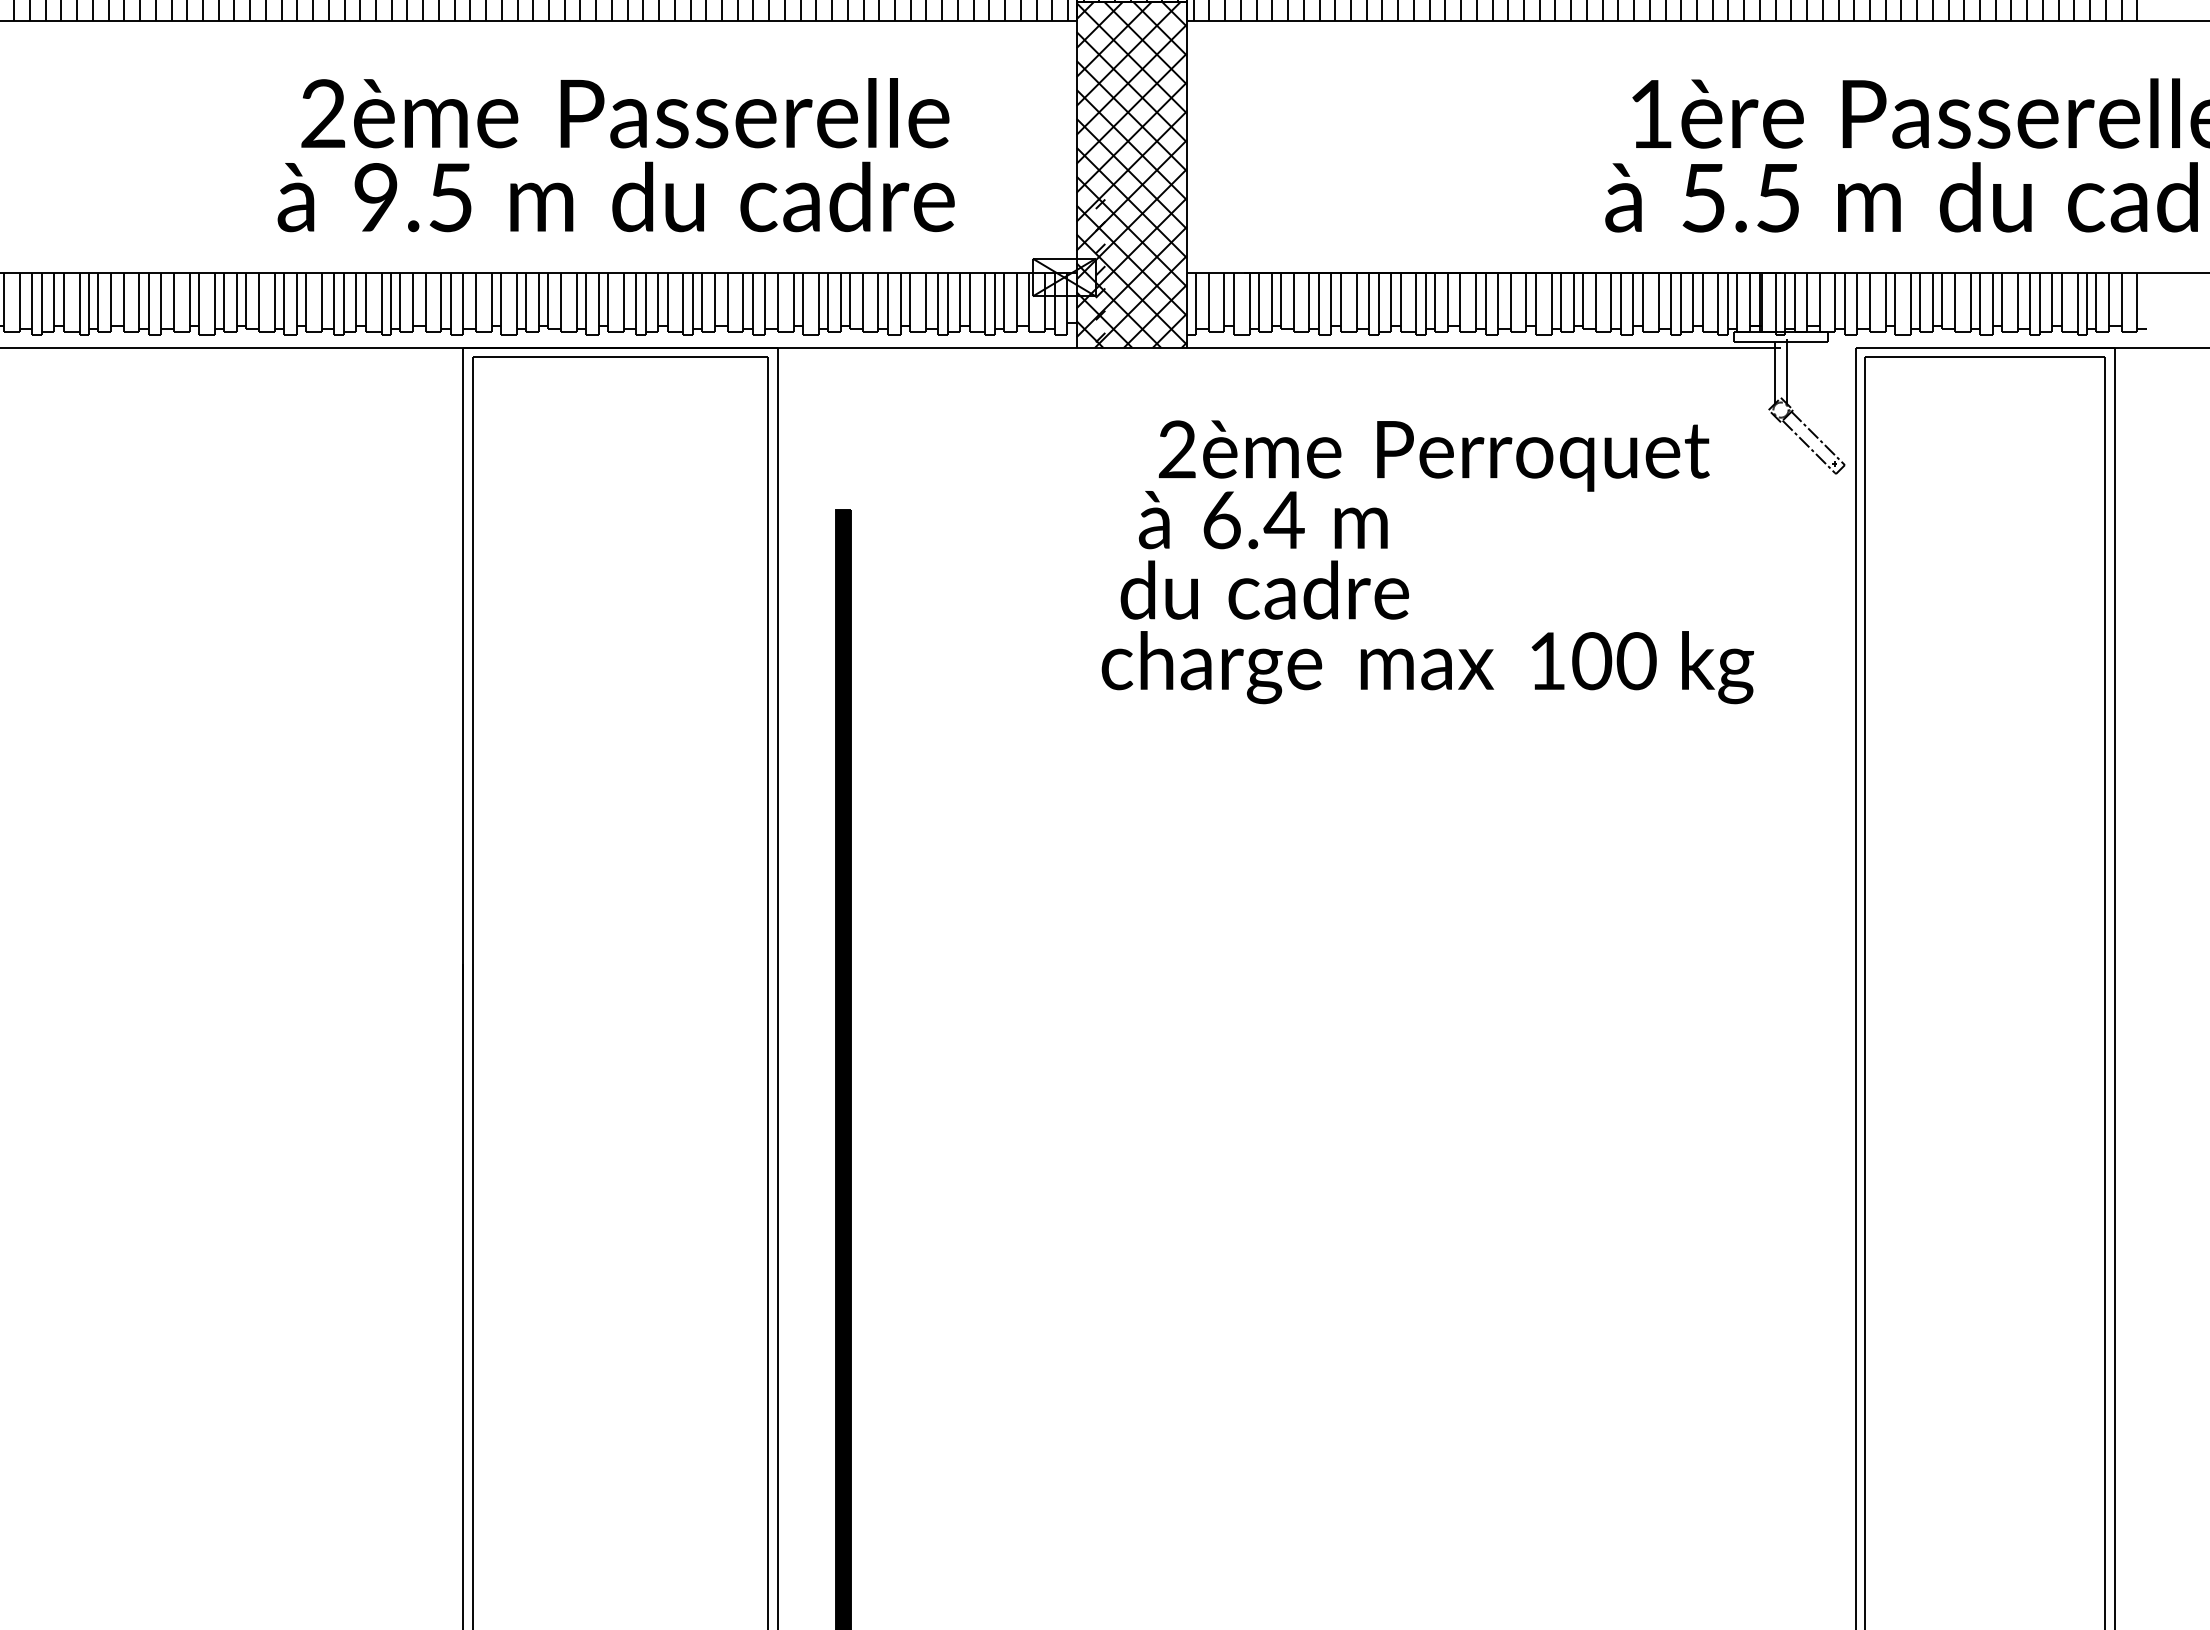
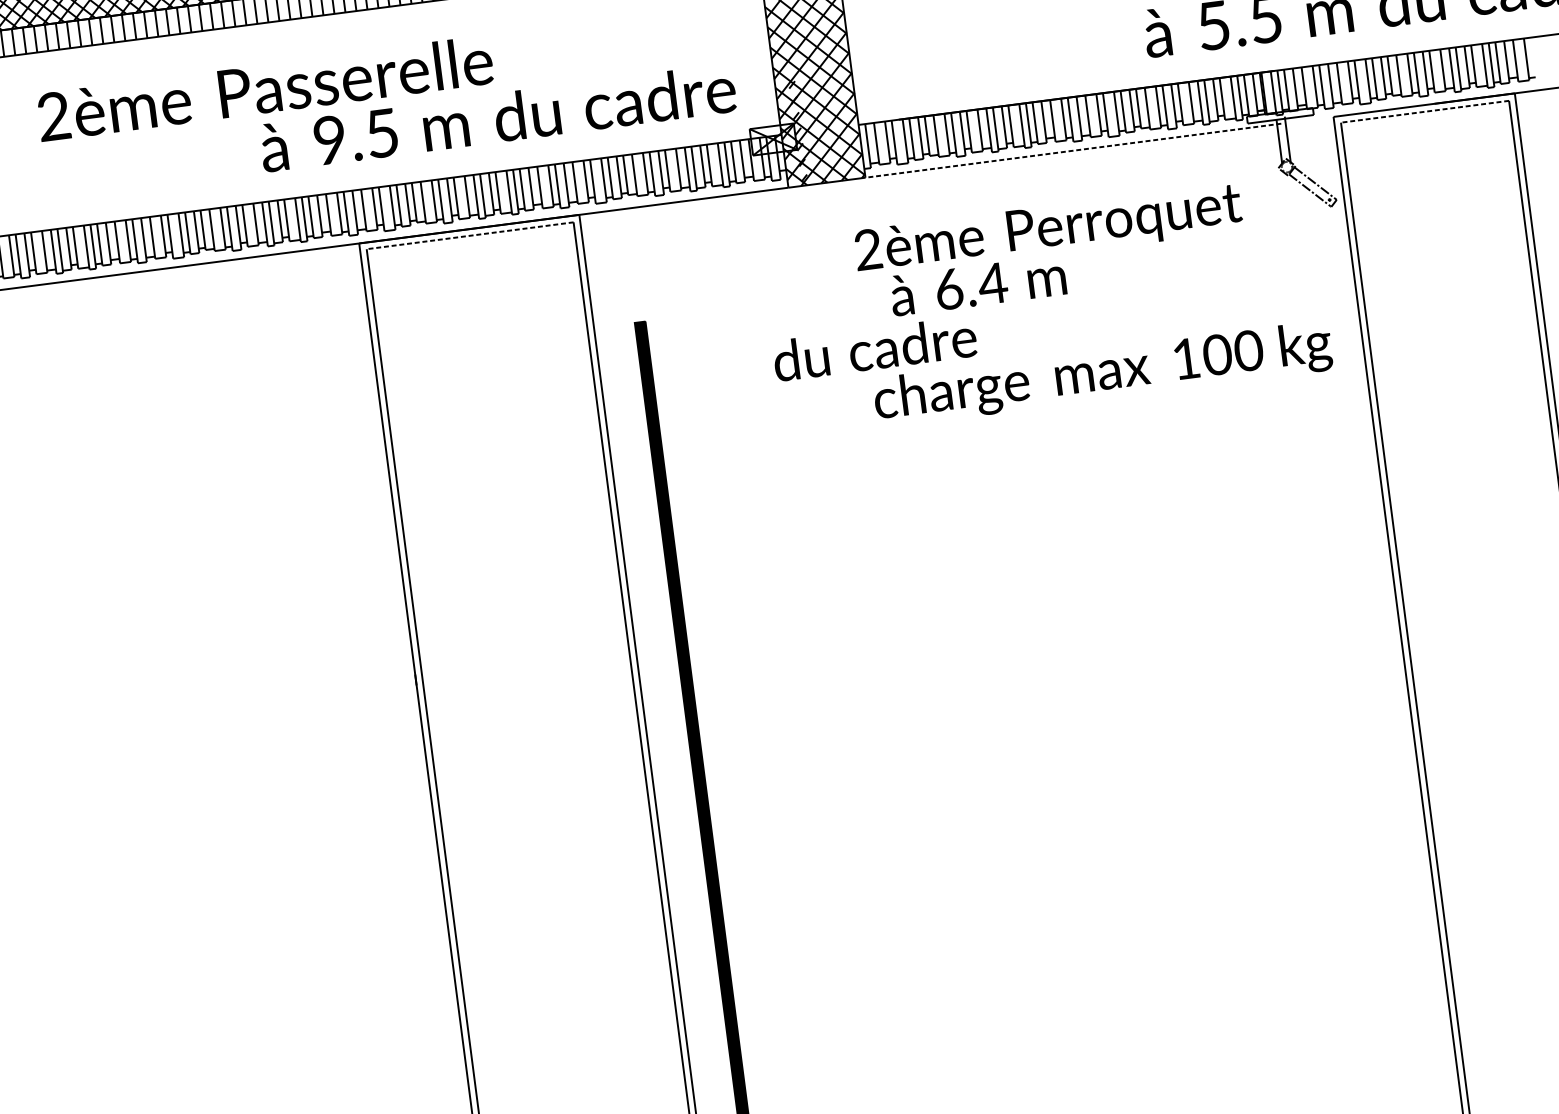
text: (625, 113) -> (265, 88), moved
text: (615, 196) -> (497, 117), moved
line: (1483, 348) -> (1073, 151), solid -> dashed
line: (620, 357) -> (470, 235), solid -> dashed
line: (1984, 357) -> (1424, 111), solid -> dashed
text: (1262, 520) -> (977, 285), moved
text: (1264, 589) -> (874, 348), moved
text: (1427, 667) -> (1102, 374), moved

